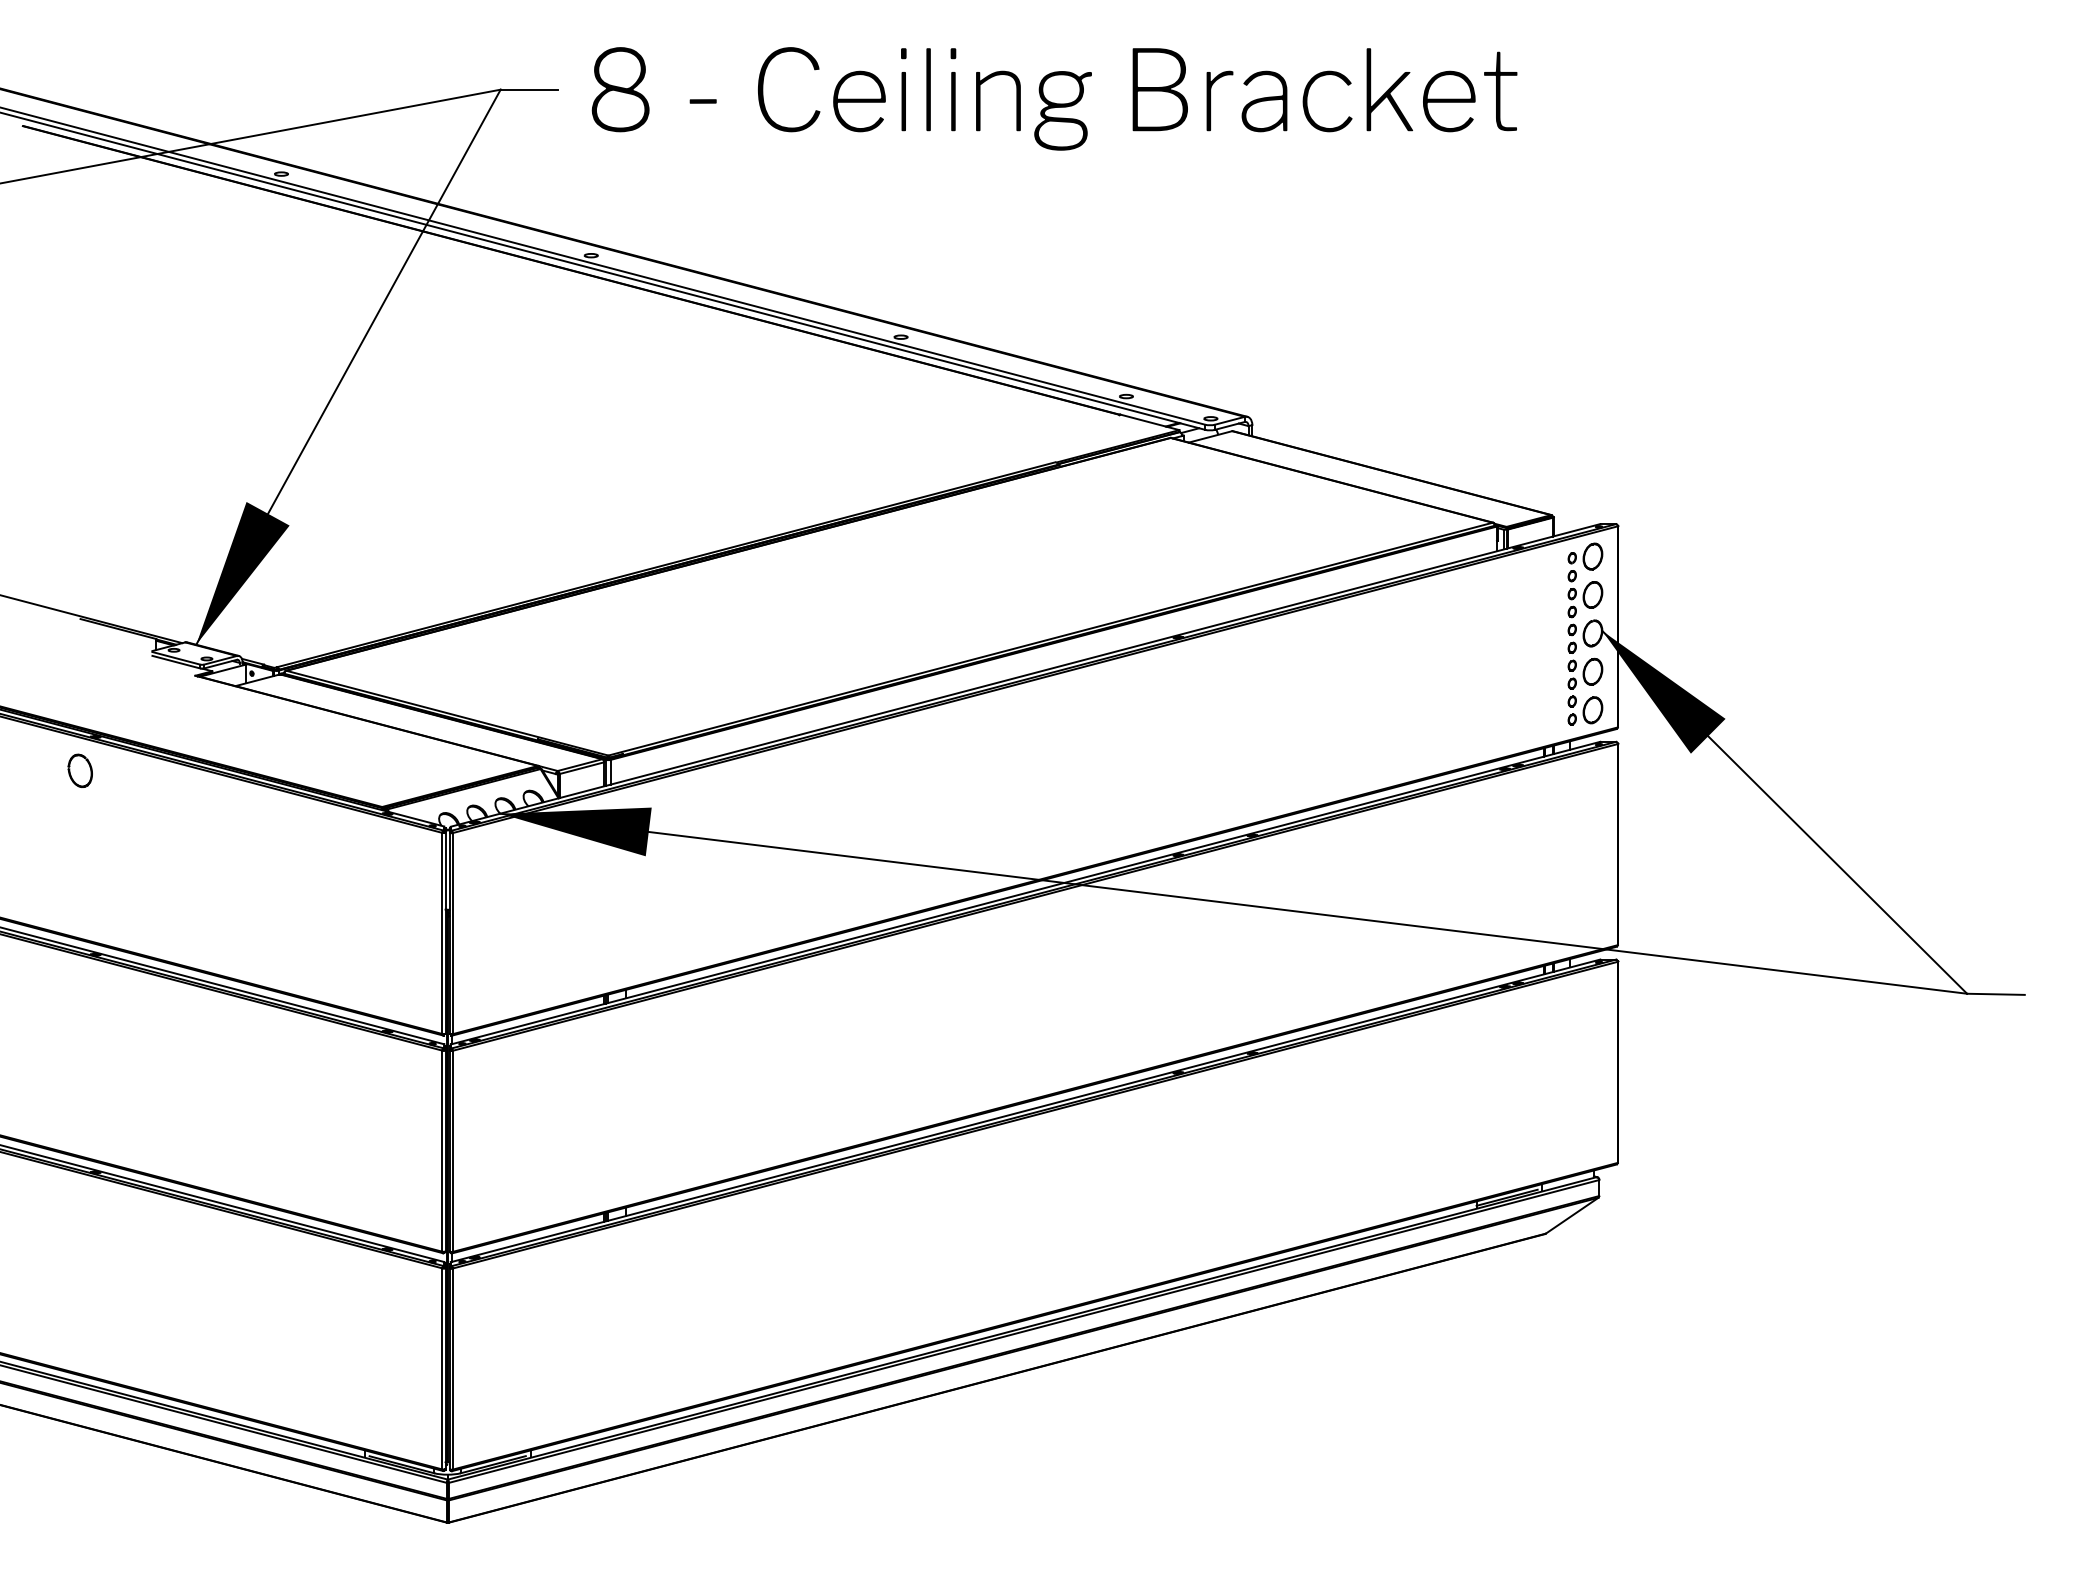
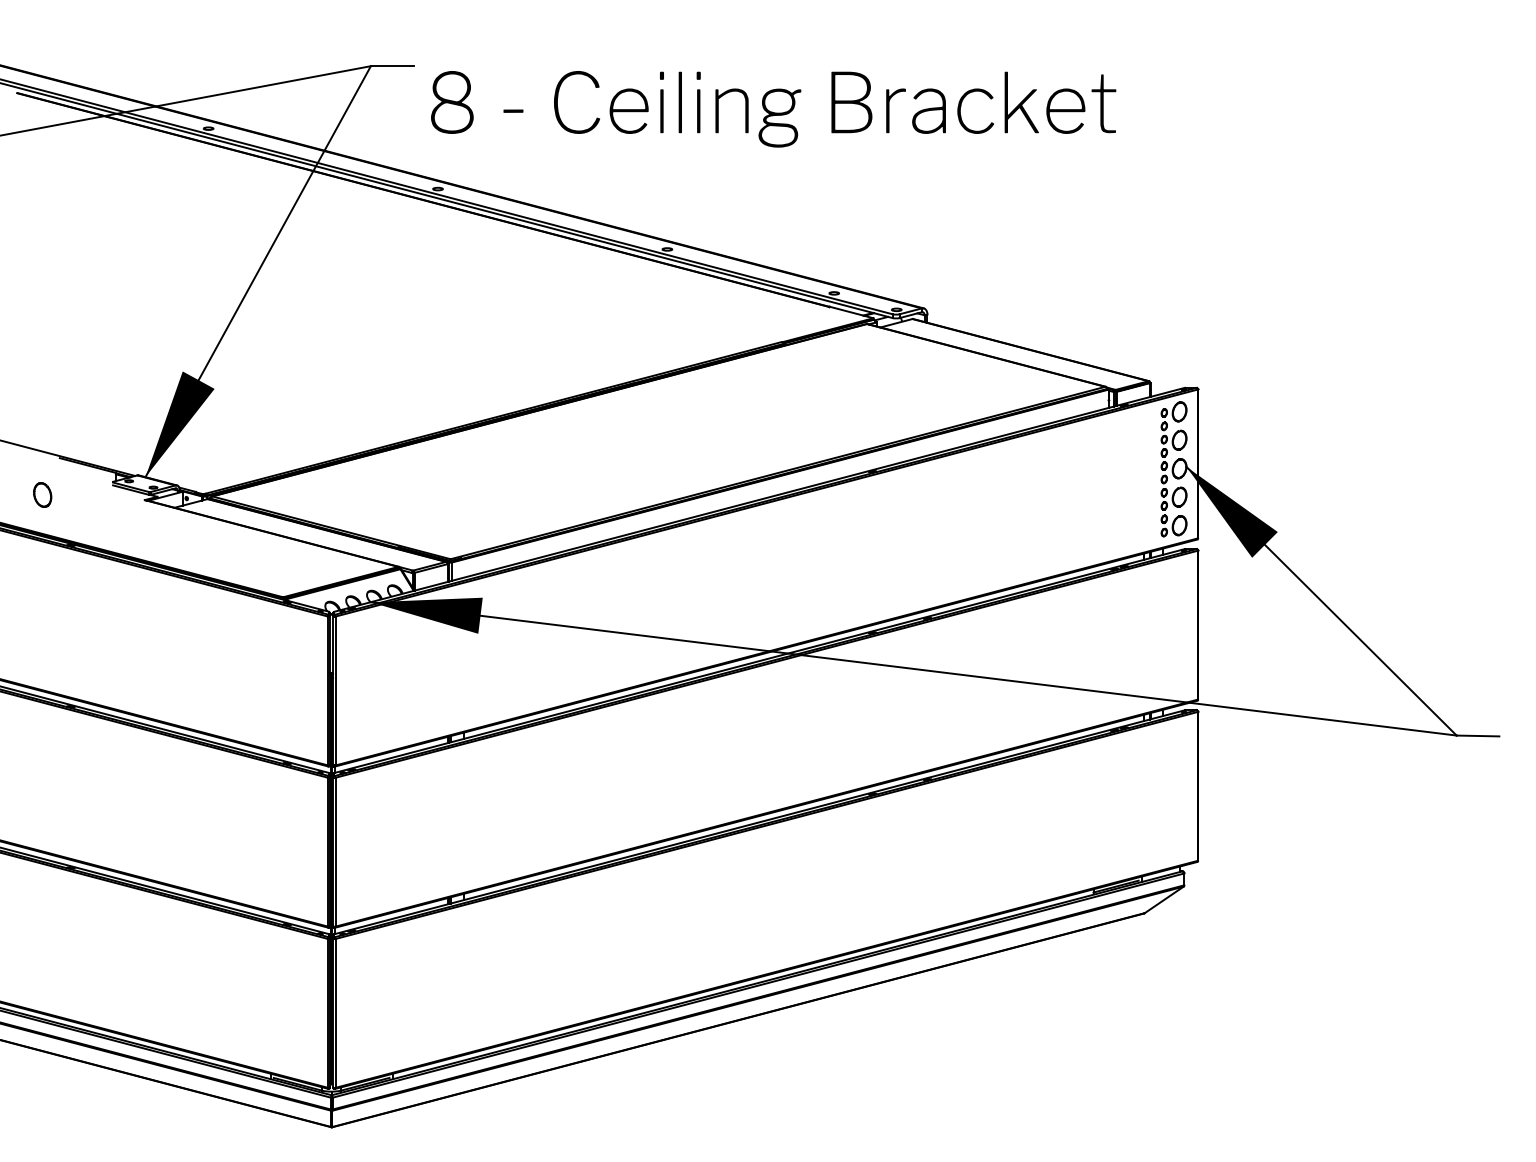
text: (1054, 98) -> (773, 108), moved
part: (79, 770) -> (42, 494), moved

